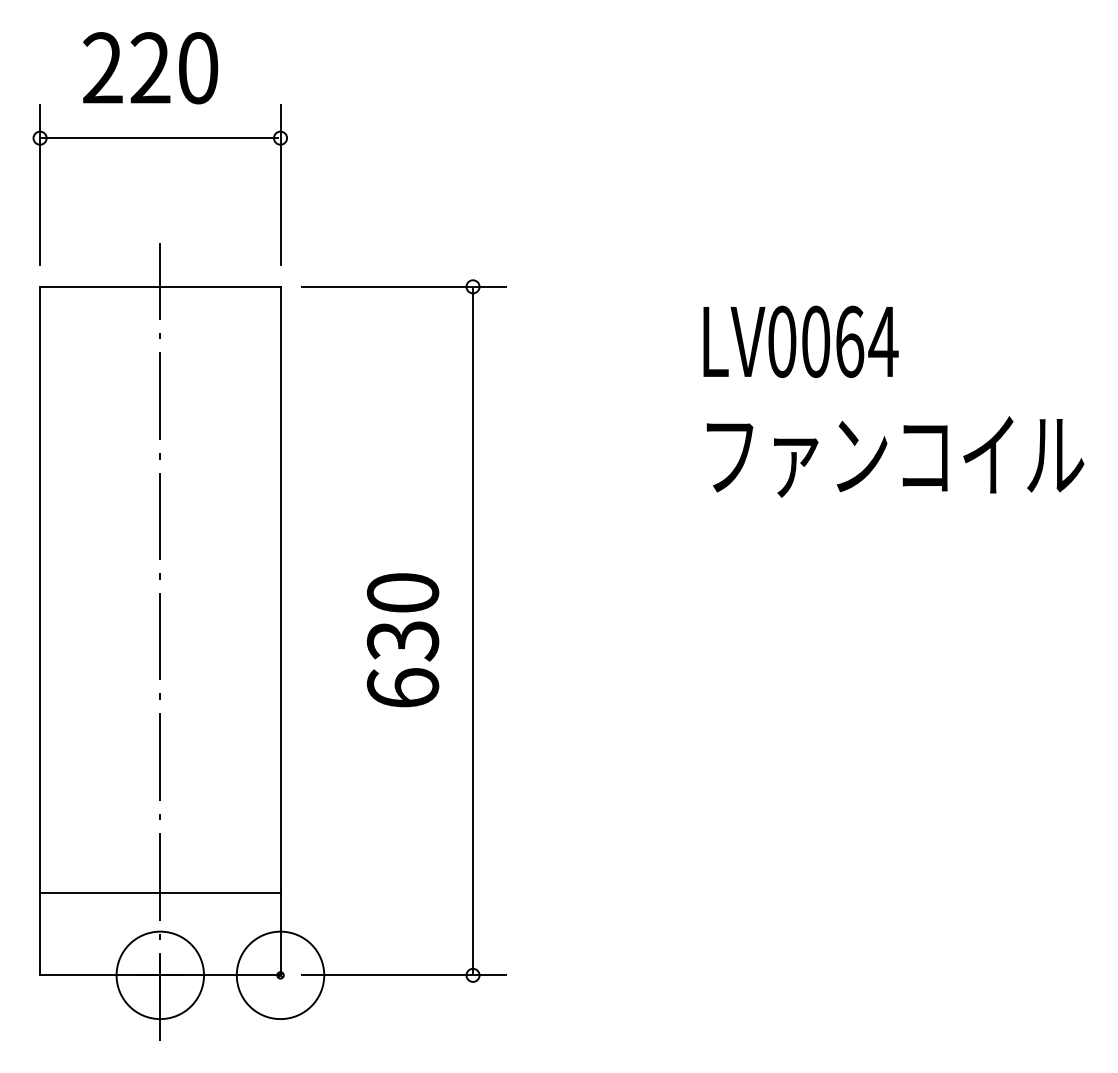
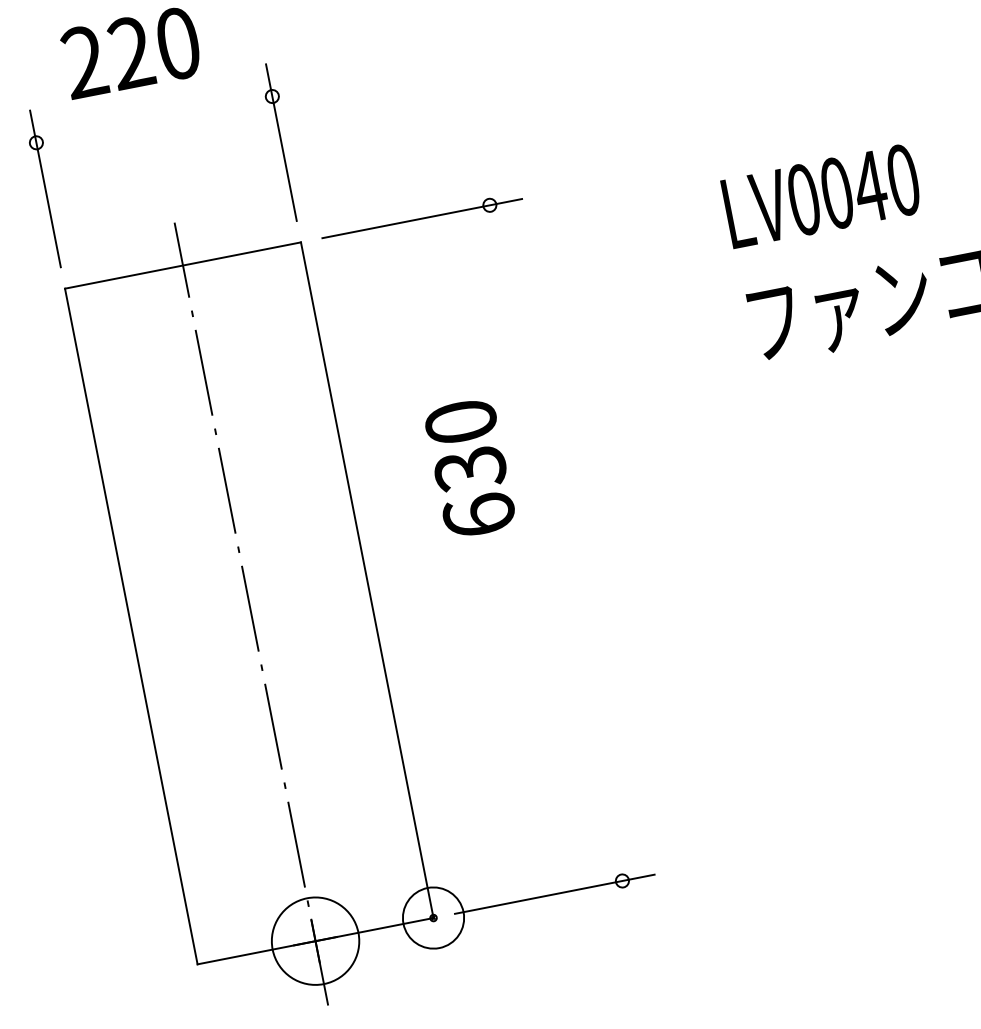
line: (160, 138) -> (154, 119), removed
text: (866, 341) -> (886, 183), LV0064 -> LV0040
line: (473, 631) -> (556, 543), removed
text: (403, 640) -> (470, 468), moved
line: (160, 893) -> (299, 860), removed
circle: (280, 975) -> (433, 918), size x0.7

